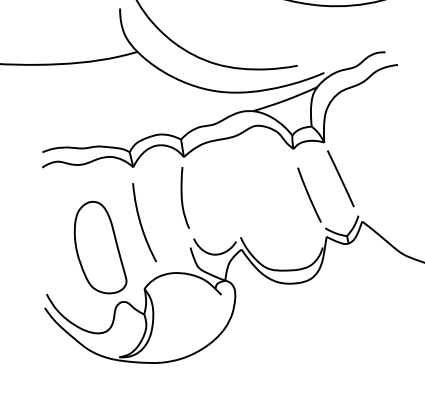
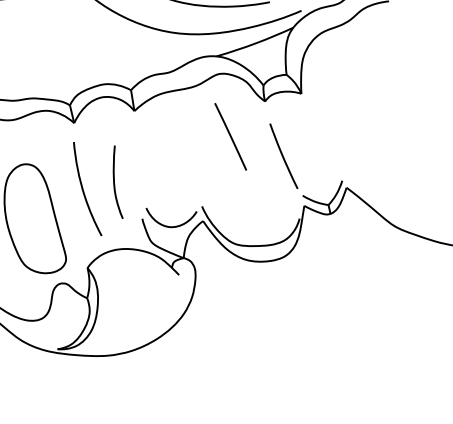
line: (340, 178) -> (230, 136), moved
curve: (182, 197) -> (114, 181), moved

